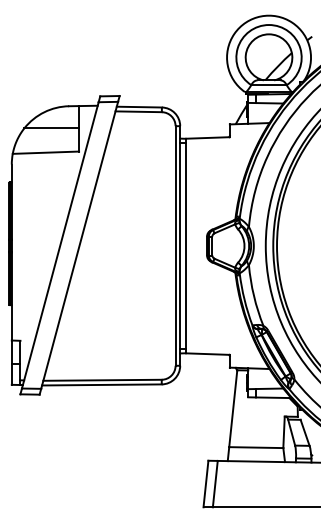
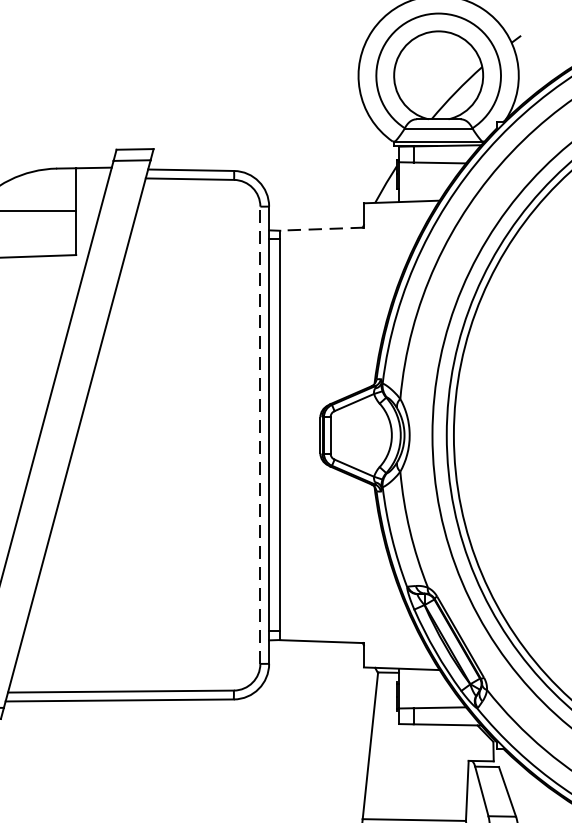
line: (207, 137) -> (321, 228), solid -> dashed
line: (175, 245) -> (260, 434), solid -> dashed

